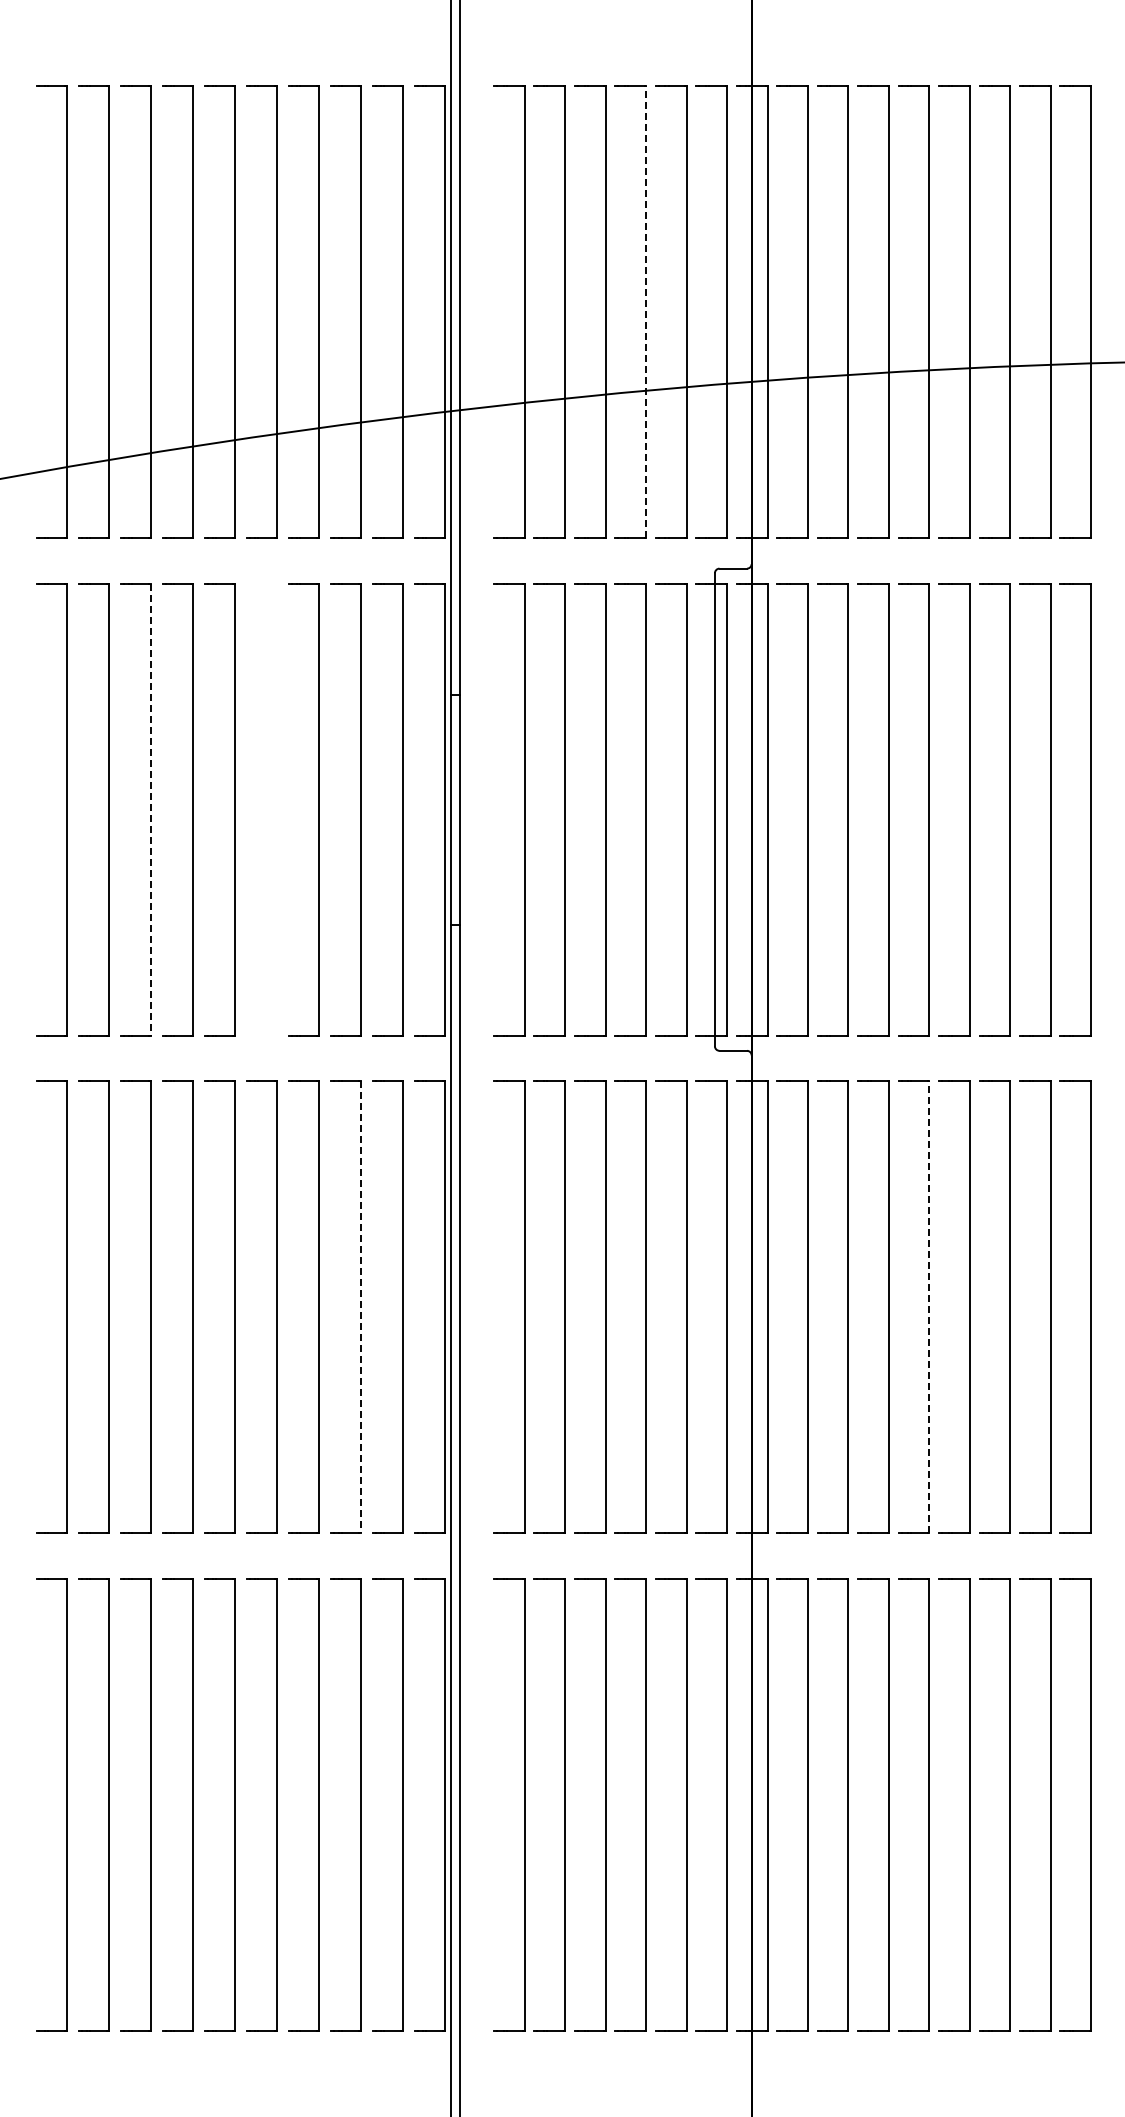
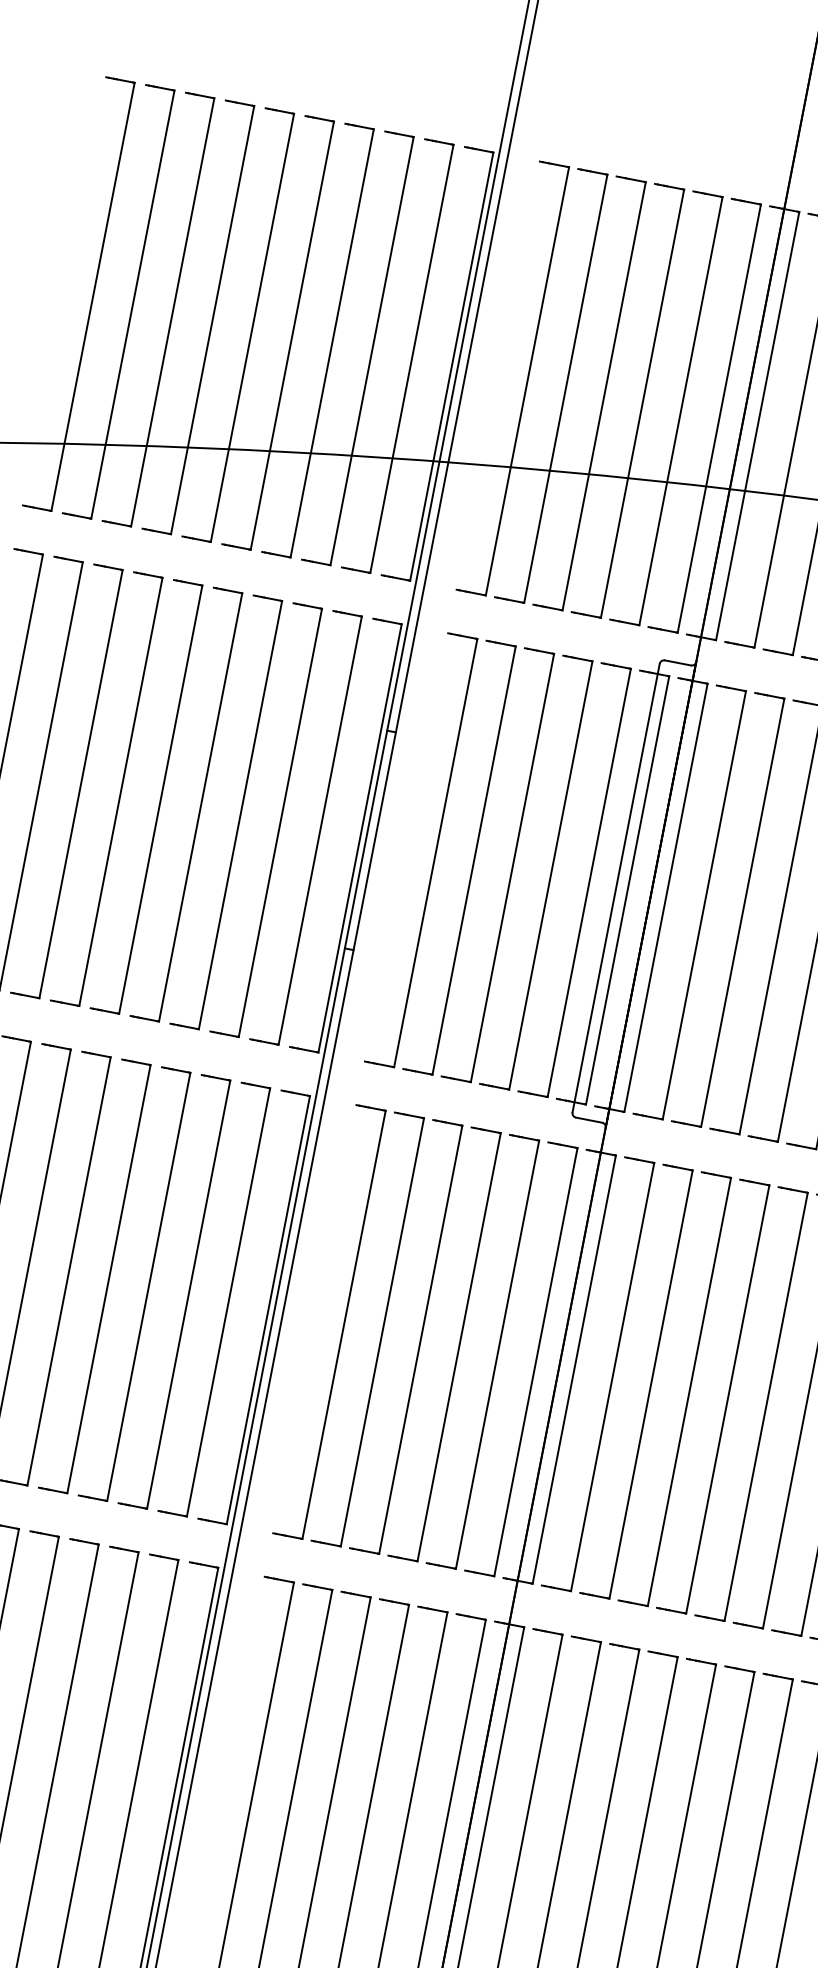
line: (646, 312) -> (642, 404), dashed -> solid
line: (150, 809) -> (80, 783), dashed -> solid
part: (276, 809) -> (200, 807), added
line: (360, 1307) -> (188, 1294), dashed -> solid
line: (929, 1307) -> (727, 1399), dashed -> solid

